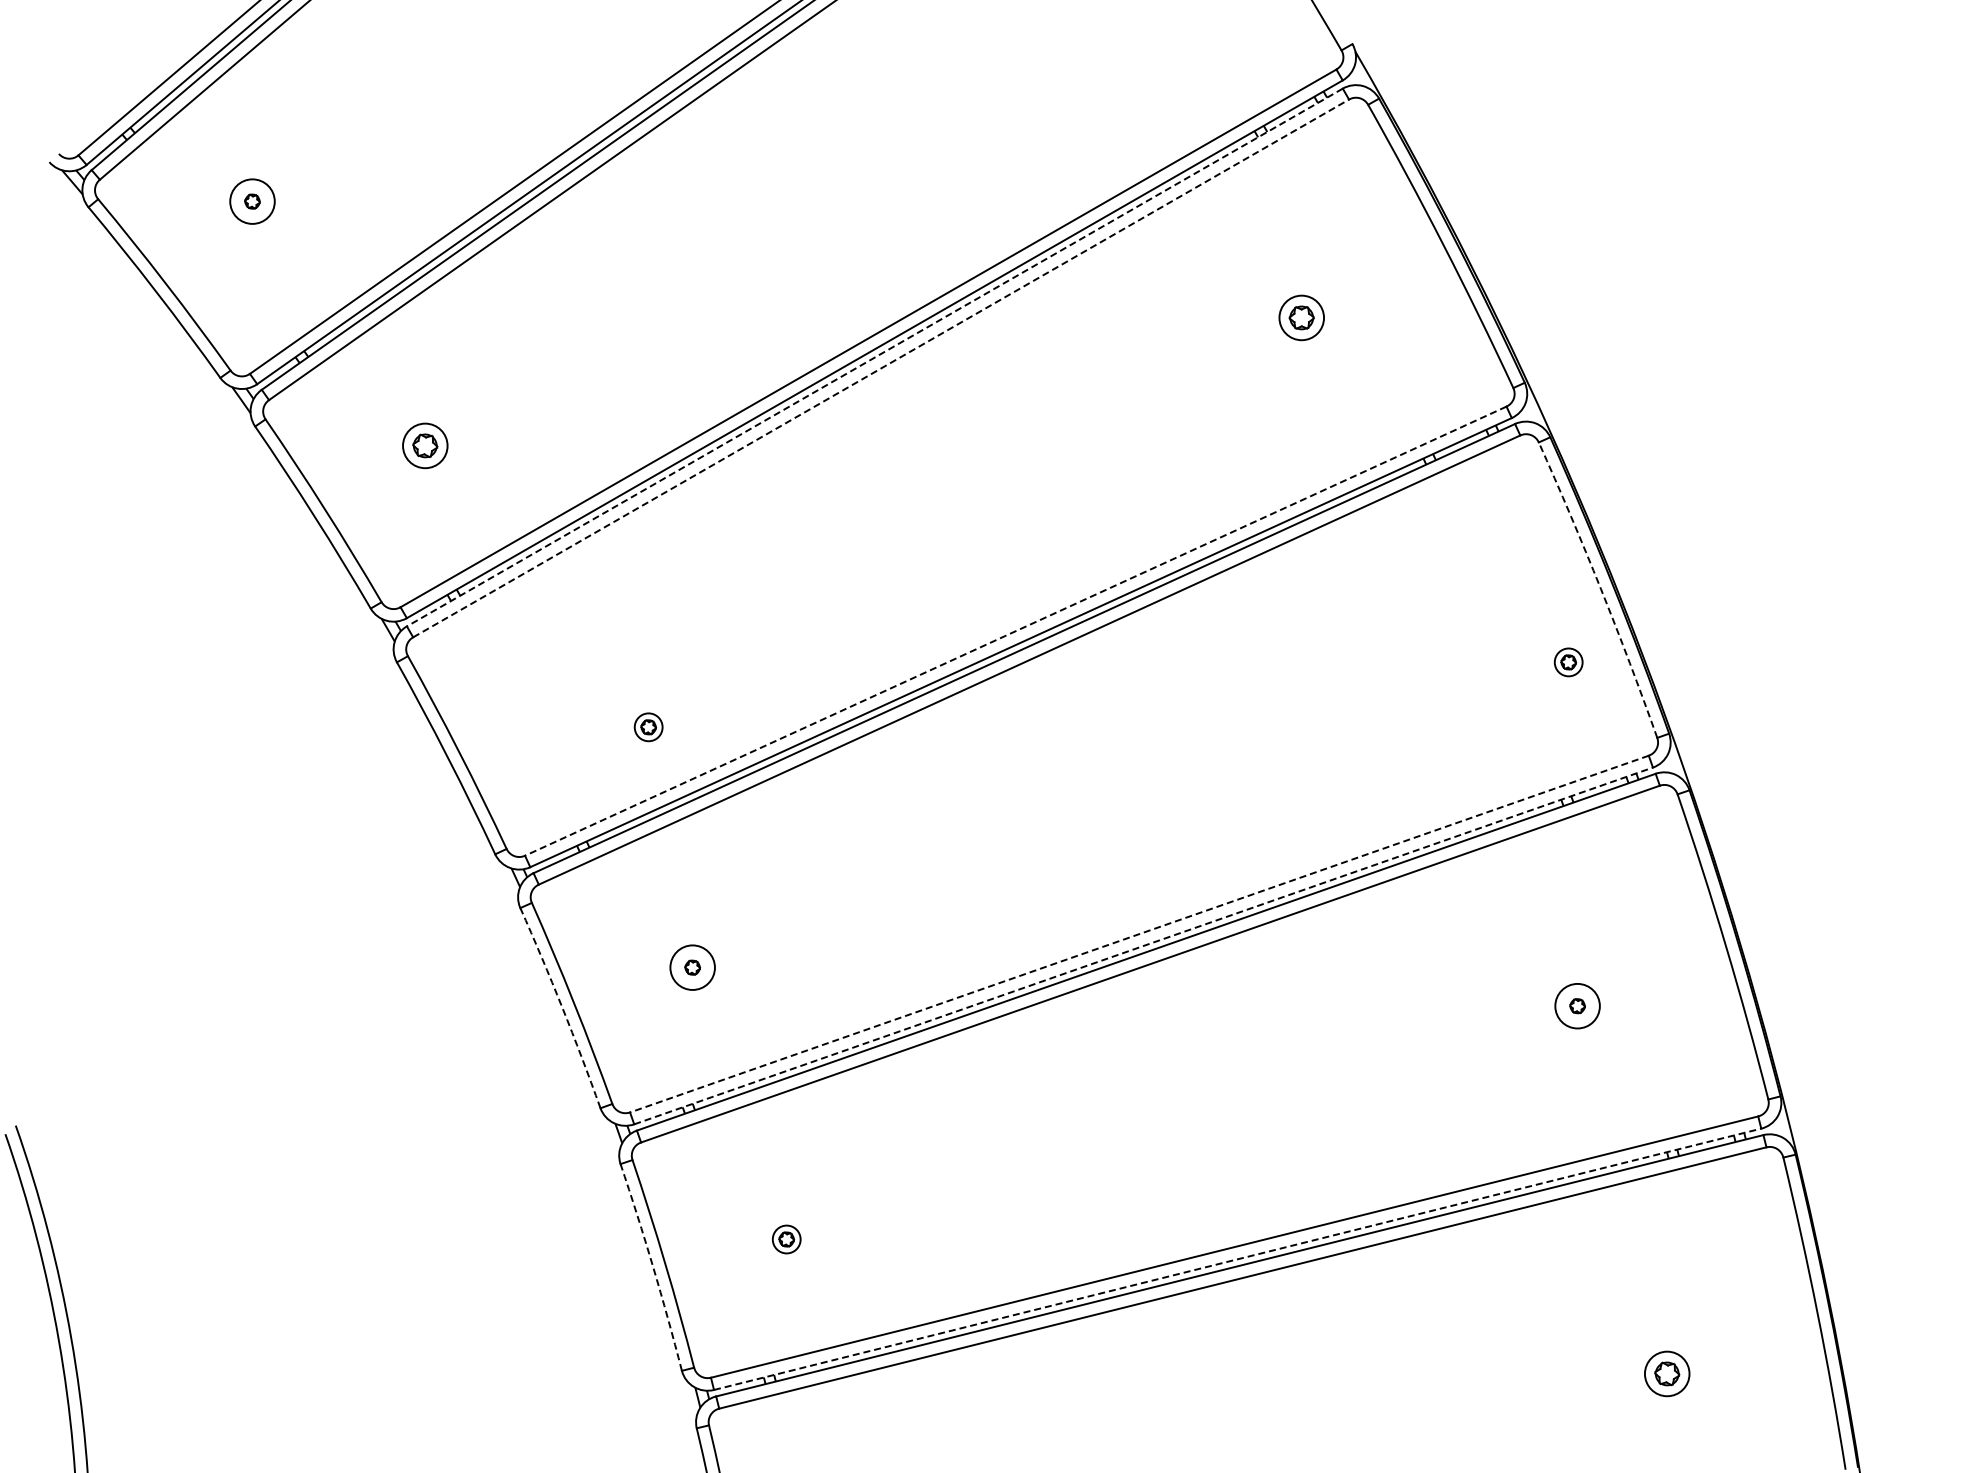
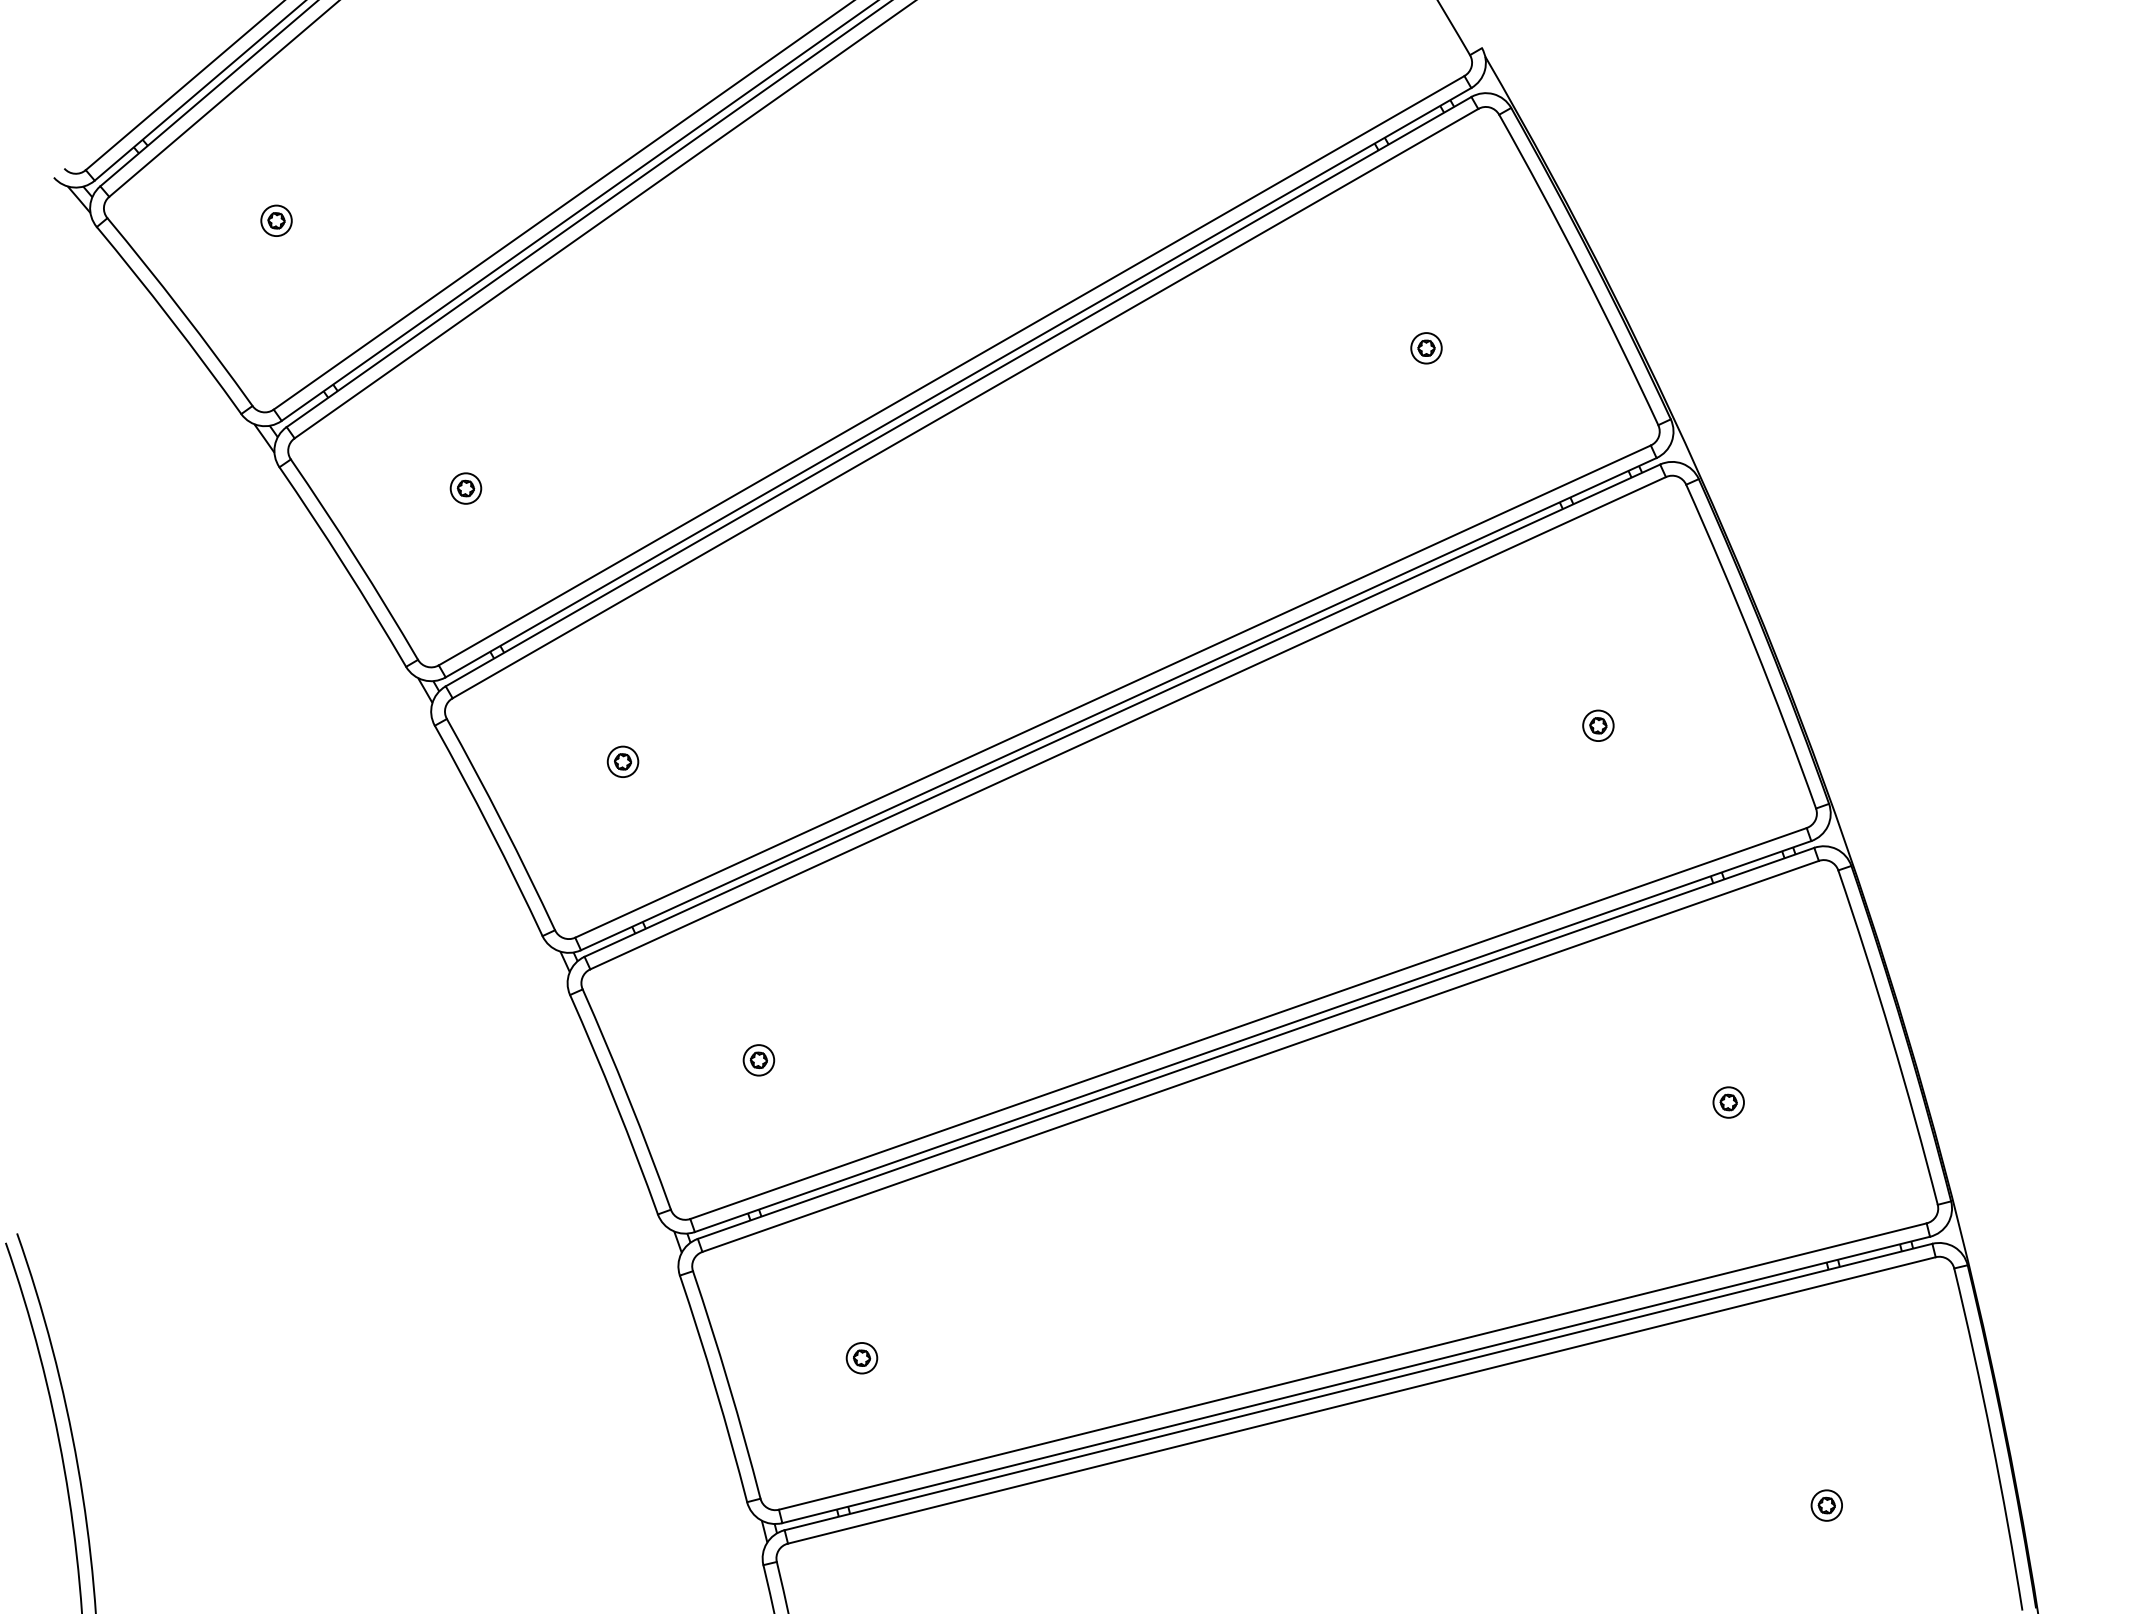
circle: (252, 201) -> (276, 220), size x0.62
part: (1301, 317) -> (1426, 347), size x0.62
line: (874, 357) -> (958, 391), dashed -> solid
line: (881, 368) -> (965, 403), dashed -> solid
part: (425, 445) -> (466, 488), size x0.62
arc: (1600, 589) -> (1753, 645), dashed -> solid
line: (1015, 631) -> (1112, 691), dashed -> solid
part: (1568, 662) -> (1598, 725), moved
part: (648, 727) -> (622, 762), moved
line: (1139, 934) -> (1248, 1023), dashed -> solid
line: (1143, 945) -> (1252, 1036), dashed -> solid
circle: (692, 967) -> (758, 1060), size x0.62
circle: (1577, 1006) -> (1728, 1102), size x0.62
arc: (562, 1007) -> (616, 1103), dashed -> solid
line: (1237, 1259) -> (1356, 1380), dashed -> solid
arc: (653, 1266) -> (715, 1387), dashed -> solid
part: (1666, 1373) -> (1826, 1505), size x0.62

